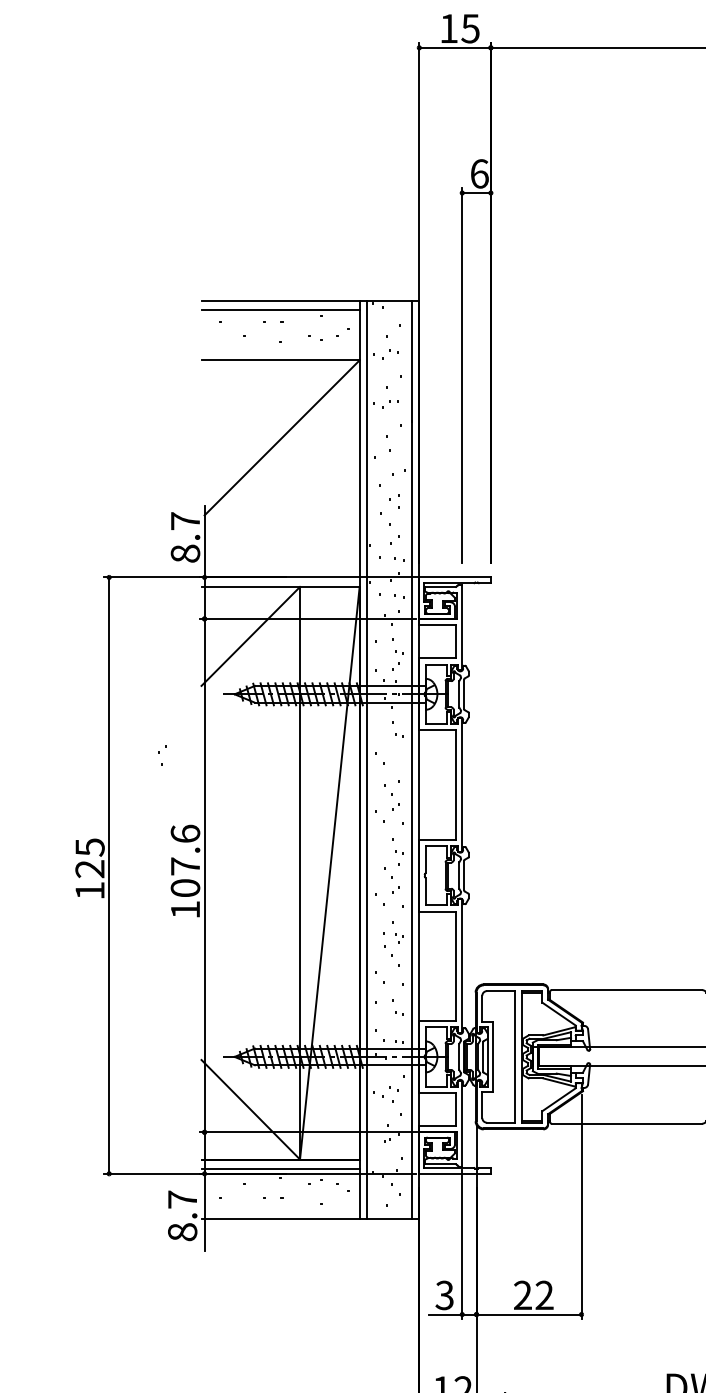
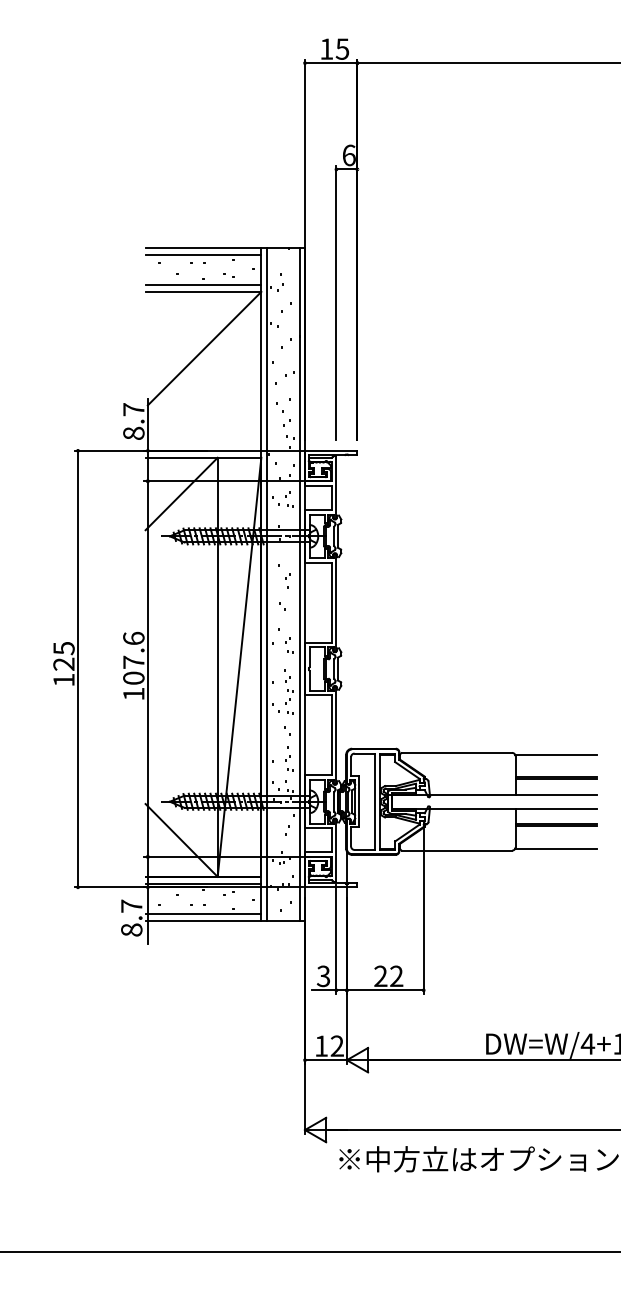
line: (280, 350) -> (203, 284), added
part: (161, 754) -> (287, 580), moved
line: (280, 1209) -> (203, 913), added

